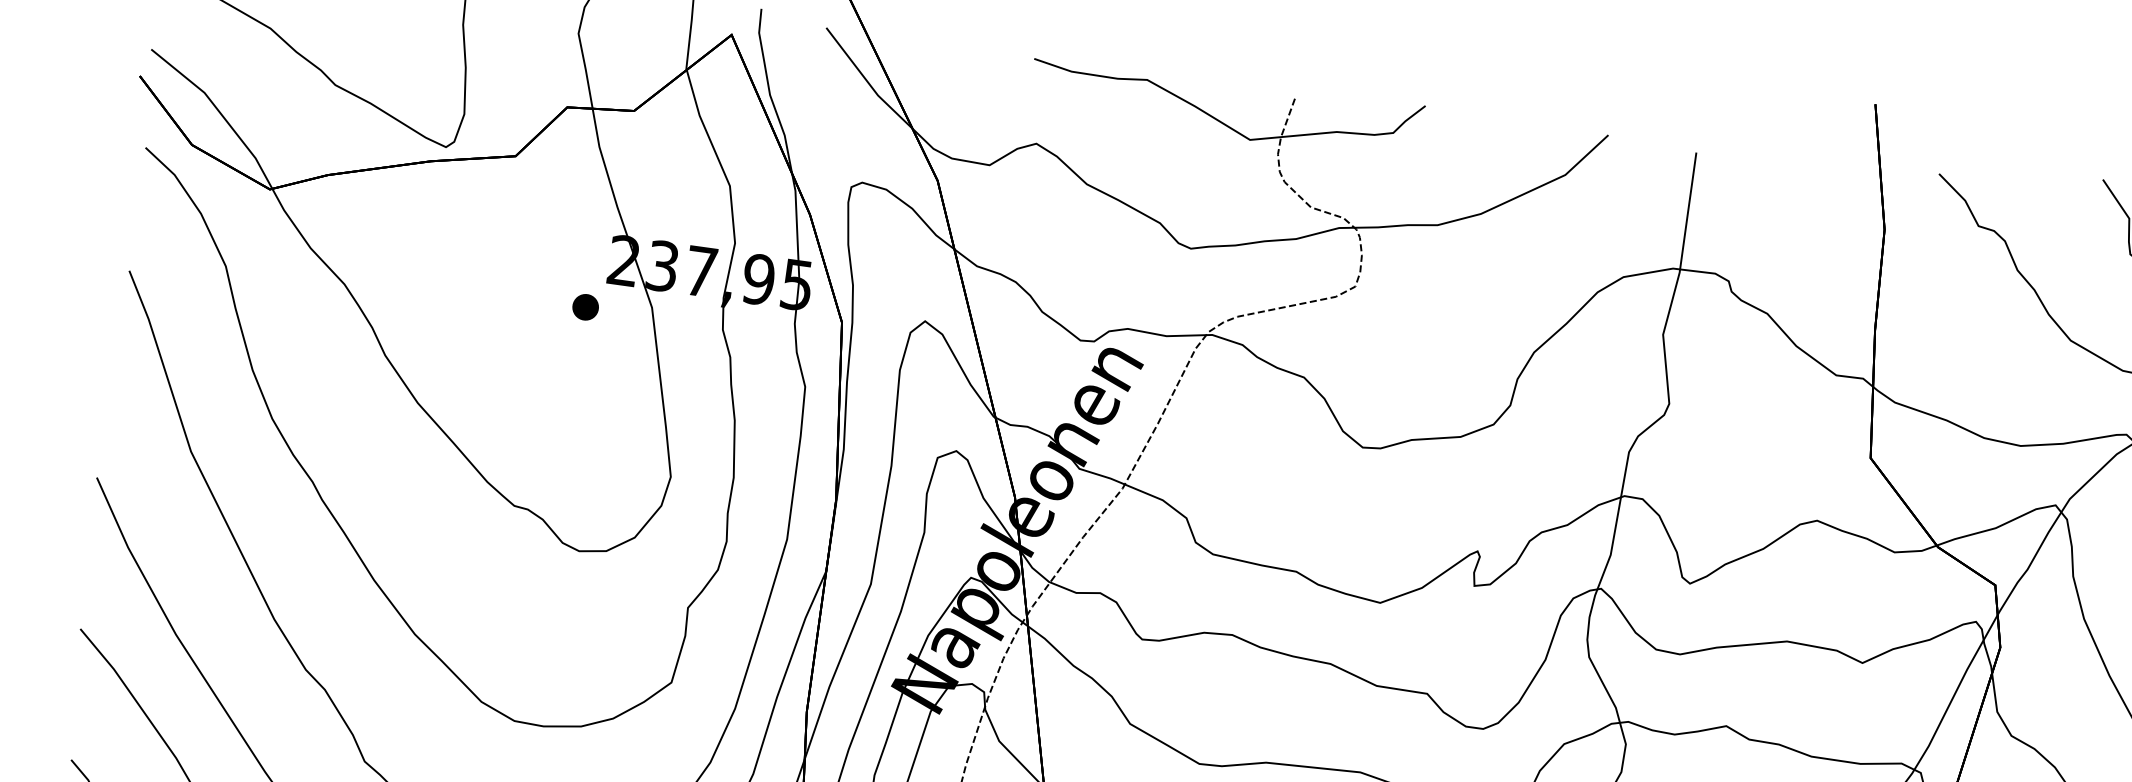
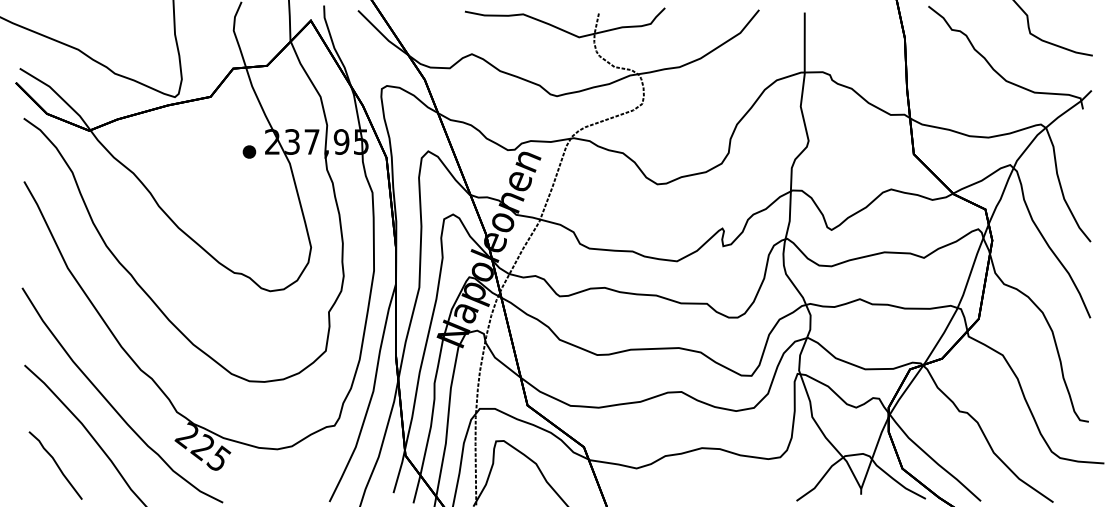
part: (585, 306) -> (249, 151), moved

